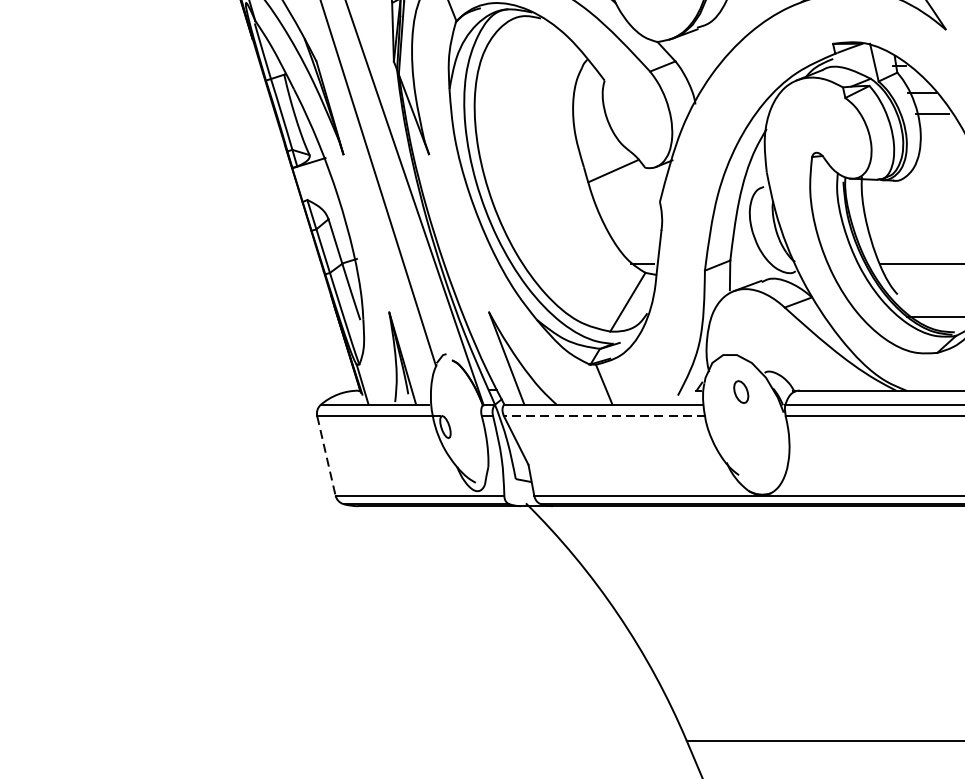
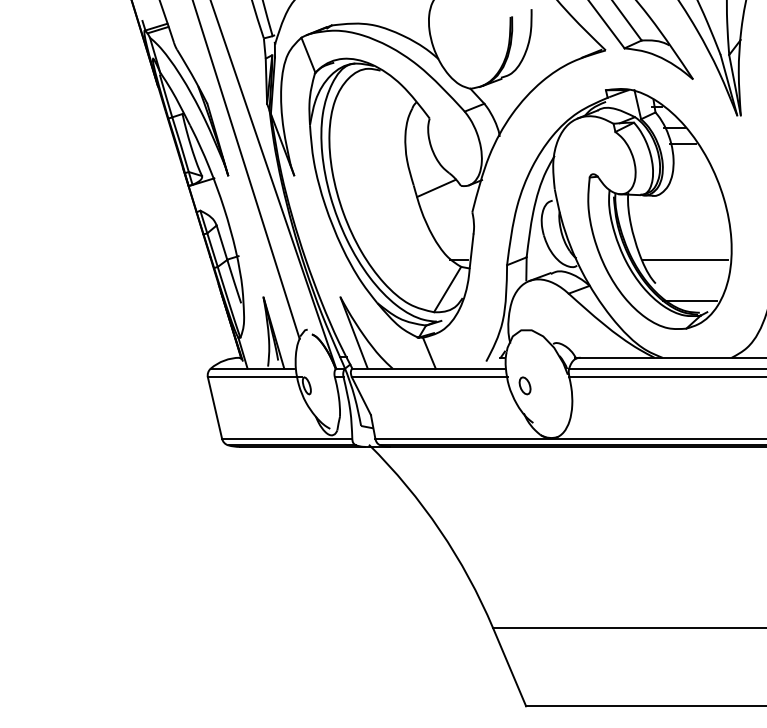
part: (740, 391) -> (524, 385), moved
line: (604, 416) -> (429, 377), dashed -> solid
line: (327, 456) -> (215, 408), dashed -> solid

